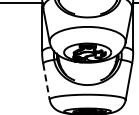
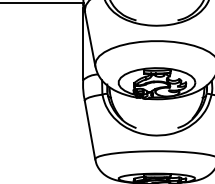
line: (46, 82) -> (90, 131), dashed -> solid

